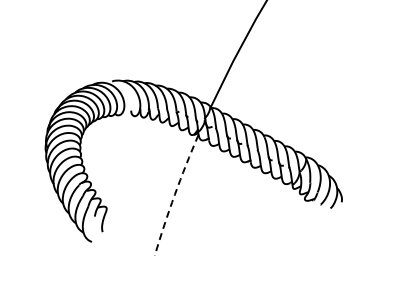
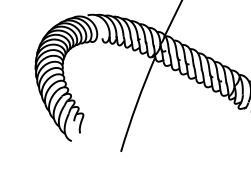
arc: (174, 194) -> (136, 103), dashed -> solid

